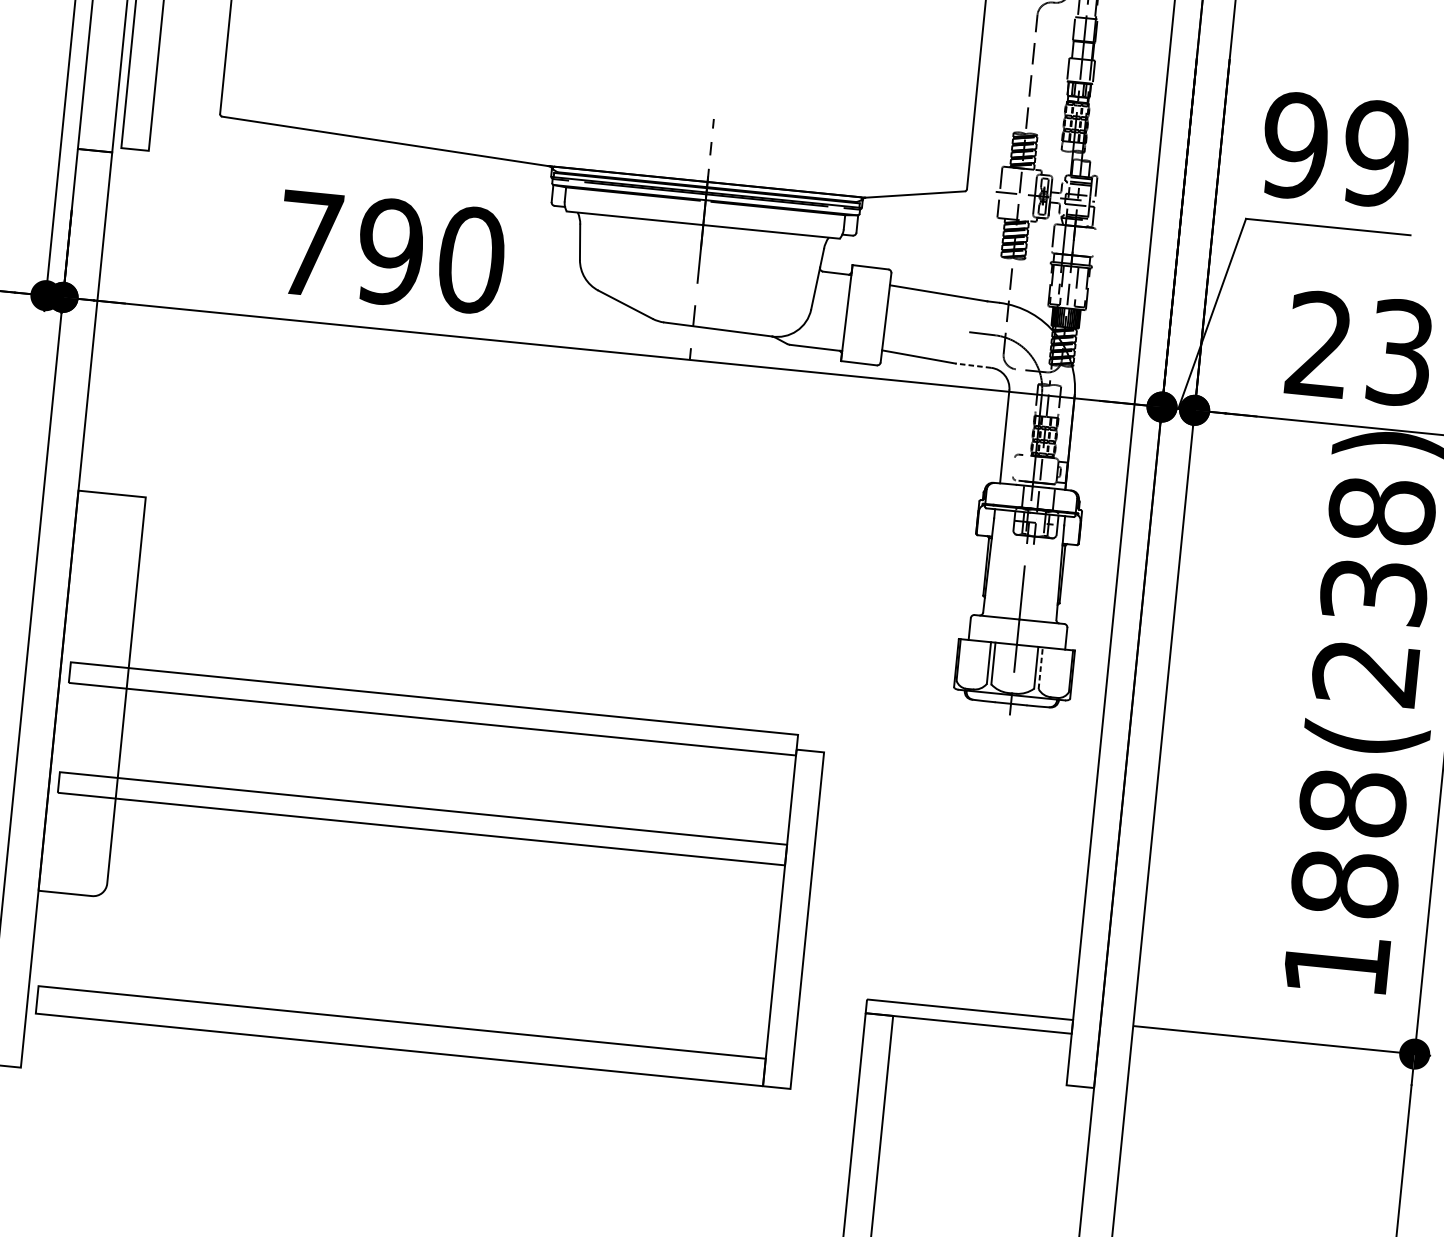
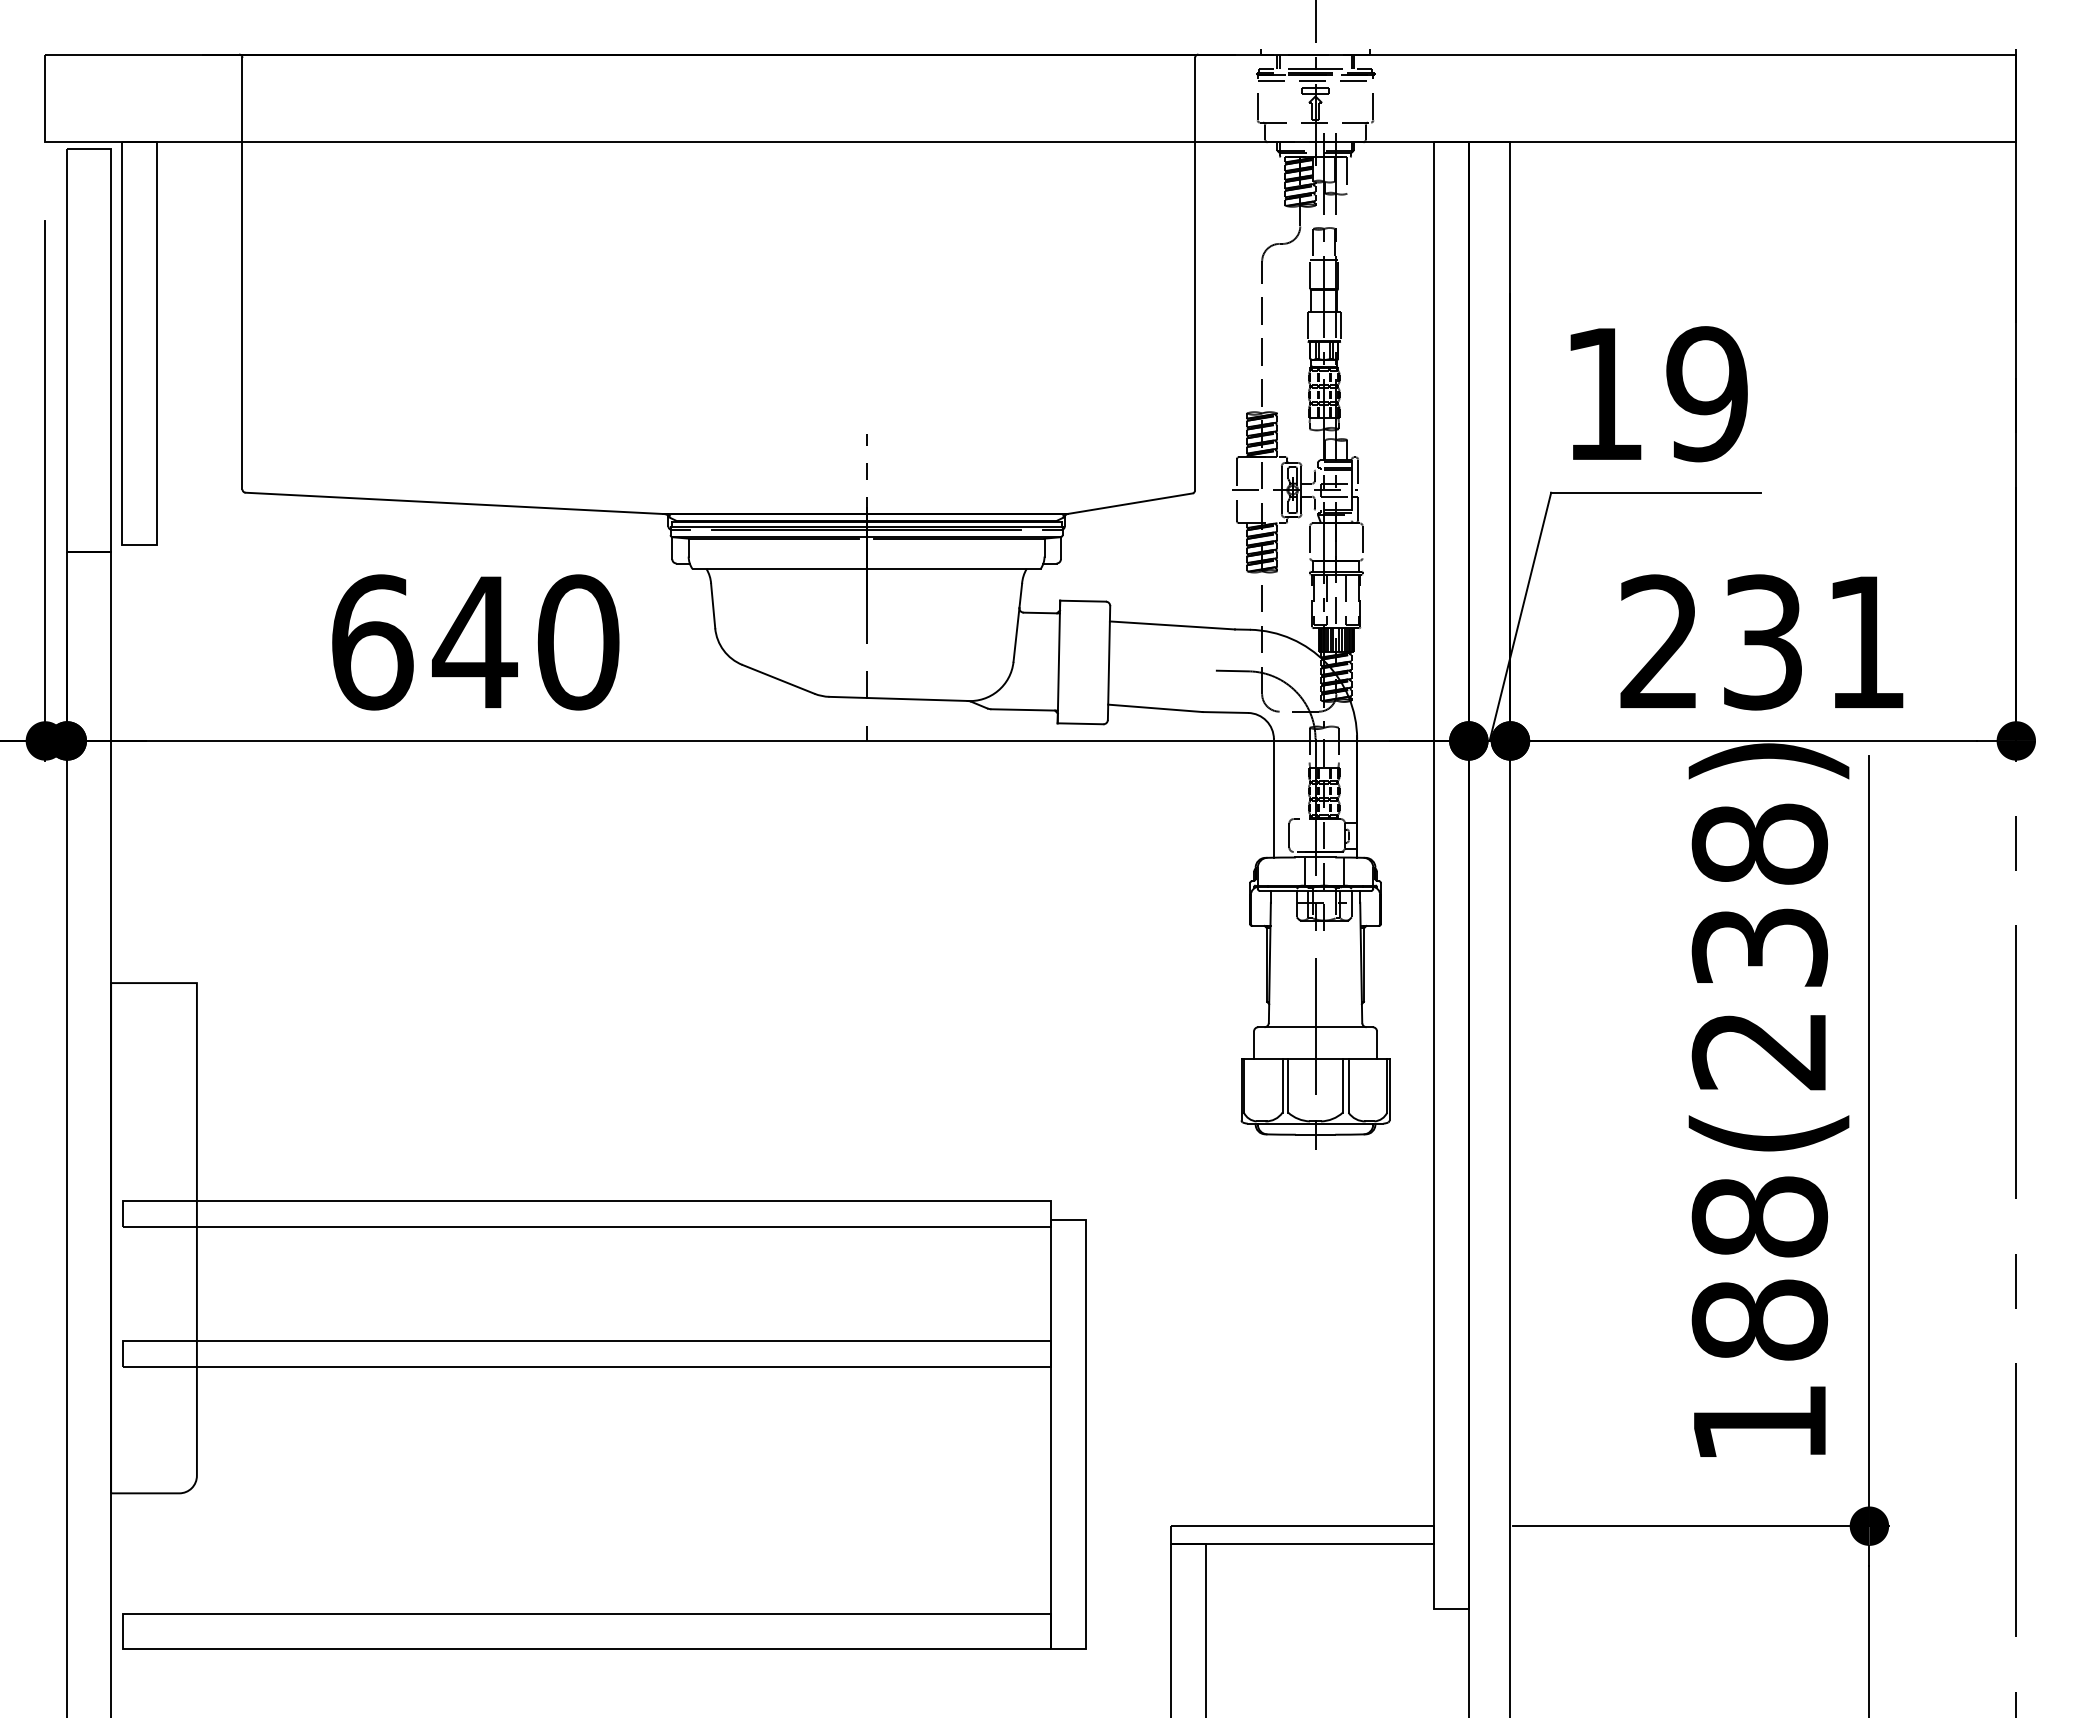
text: (1294, 145) -> (1603, 394), 99 -> 19
line: (1094, 242) -> (1362, 541), added
text: (350, 248) -> (424, 642), 790 -> 640
line: (973, 365) -> (1225, 712), dashed -> solid
line: (1014, 467) -> (1289, 835), added
line: (1040, 668) -> (1348, 1086), dashed -> solid

